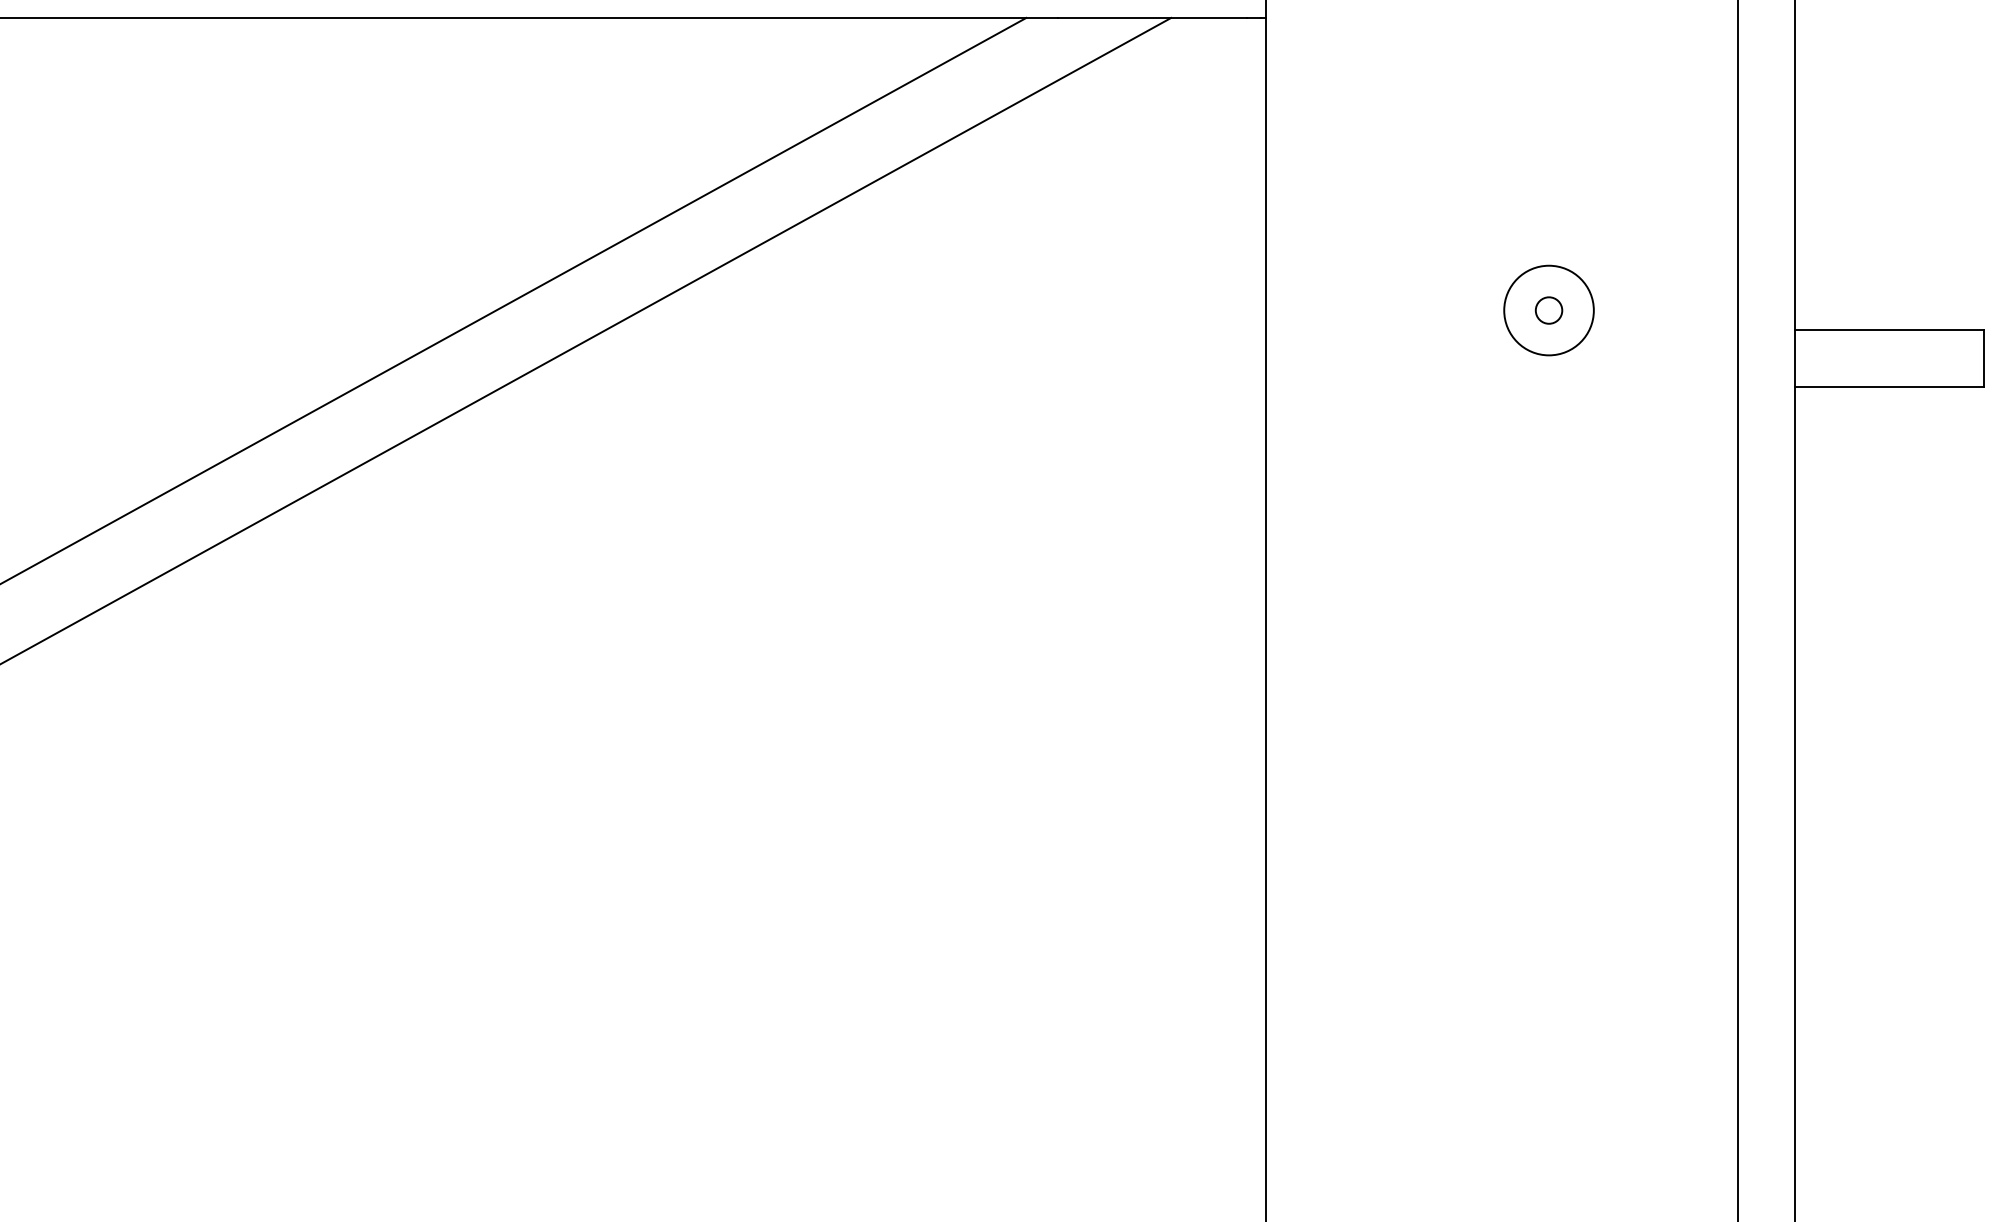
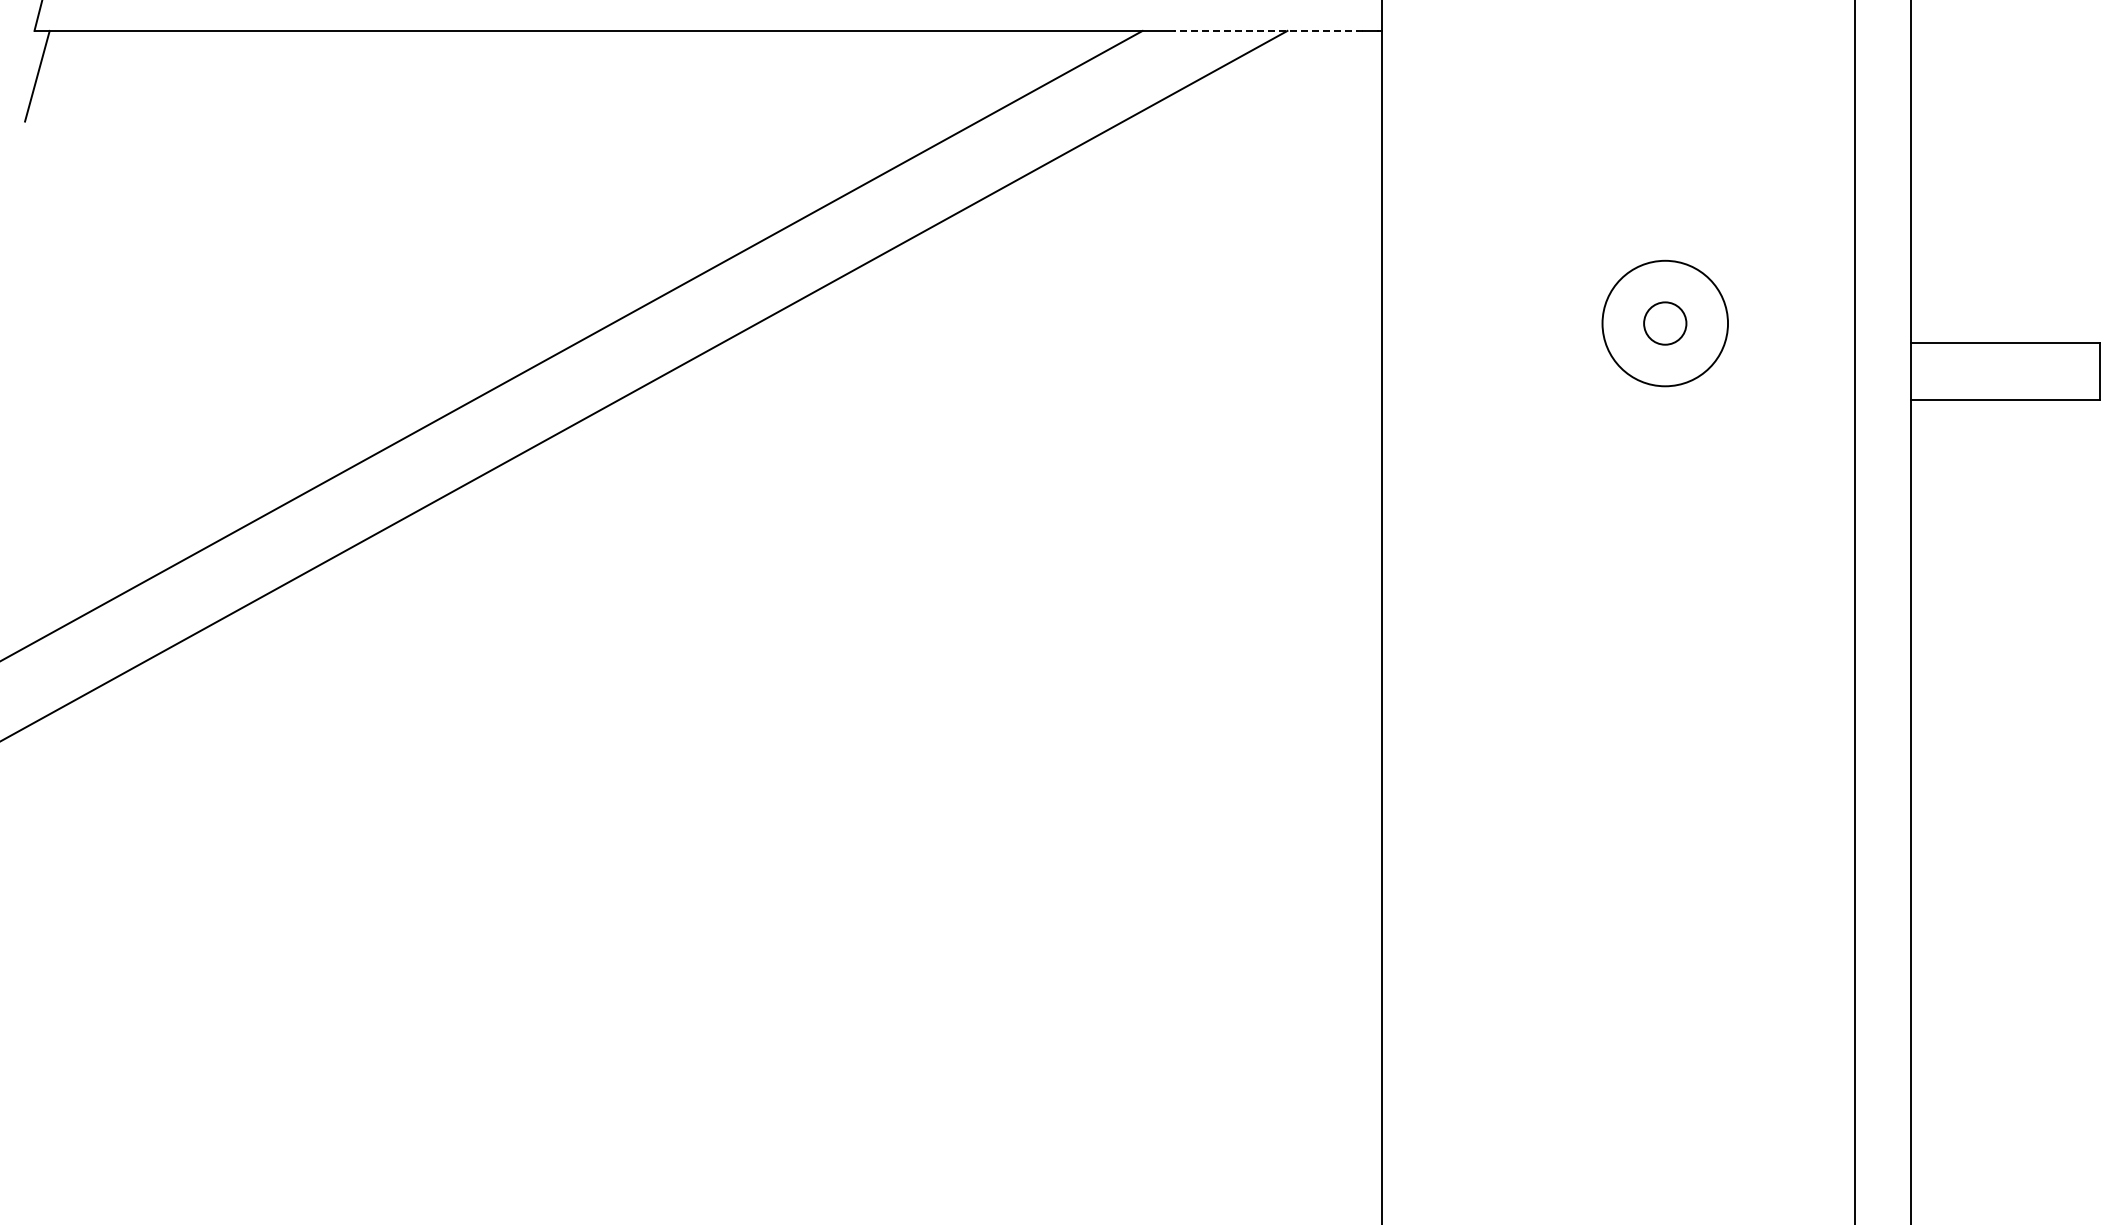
line: (1152, 17) -> (1268, 30), solid -> dashed
circle: (1549, 310) -> (1665, 323), size x1.4
circle: (1549, 310) -> (1665, 323), size x1.6

